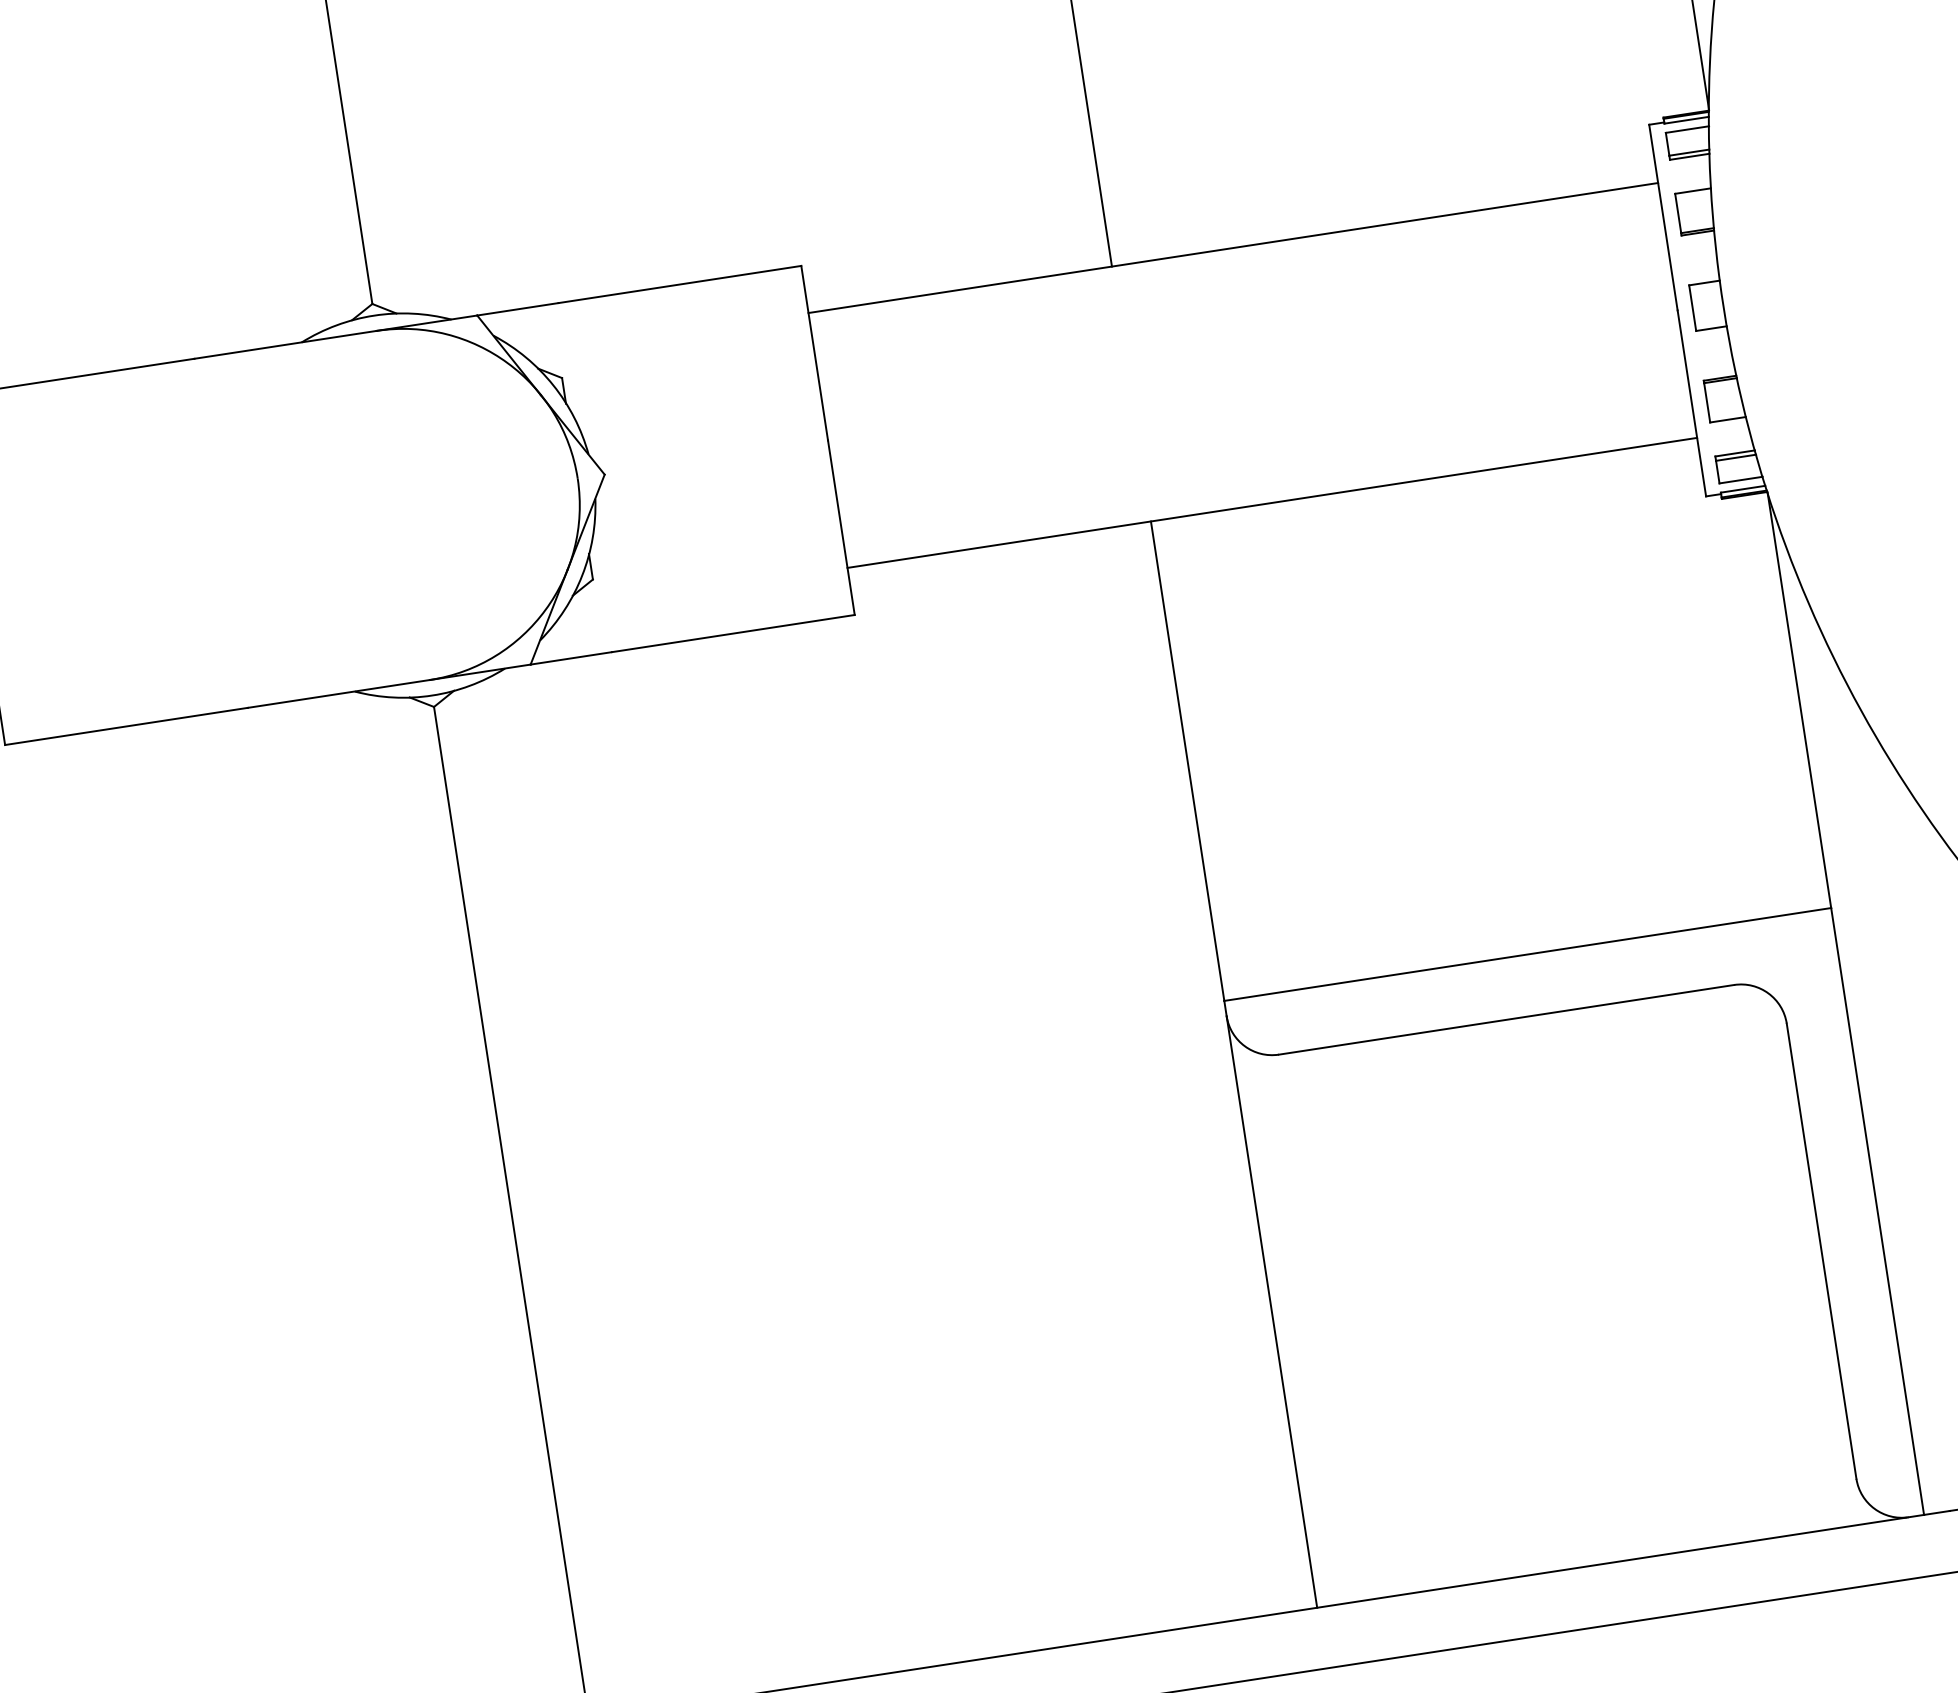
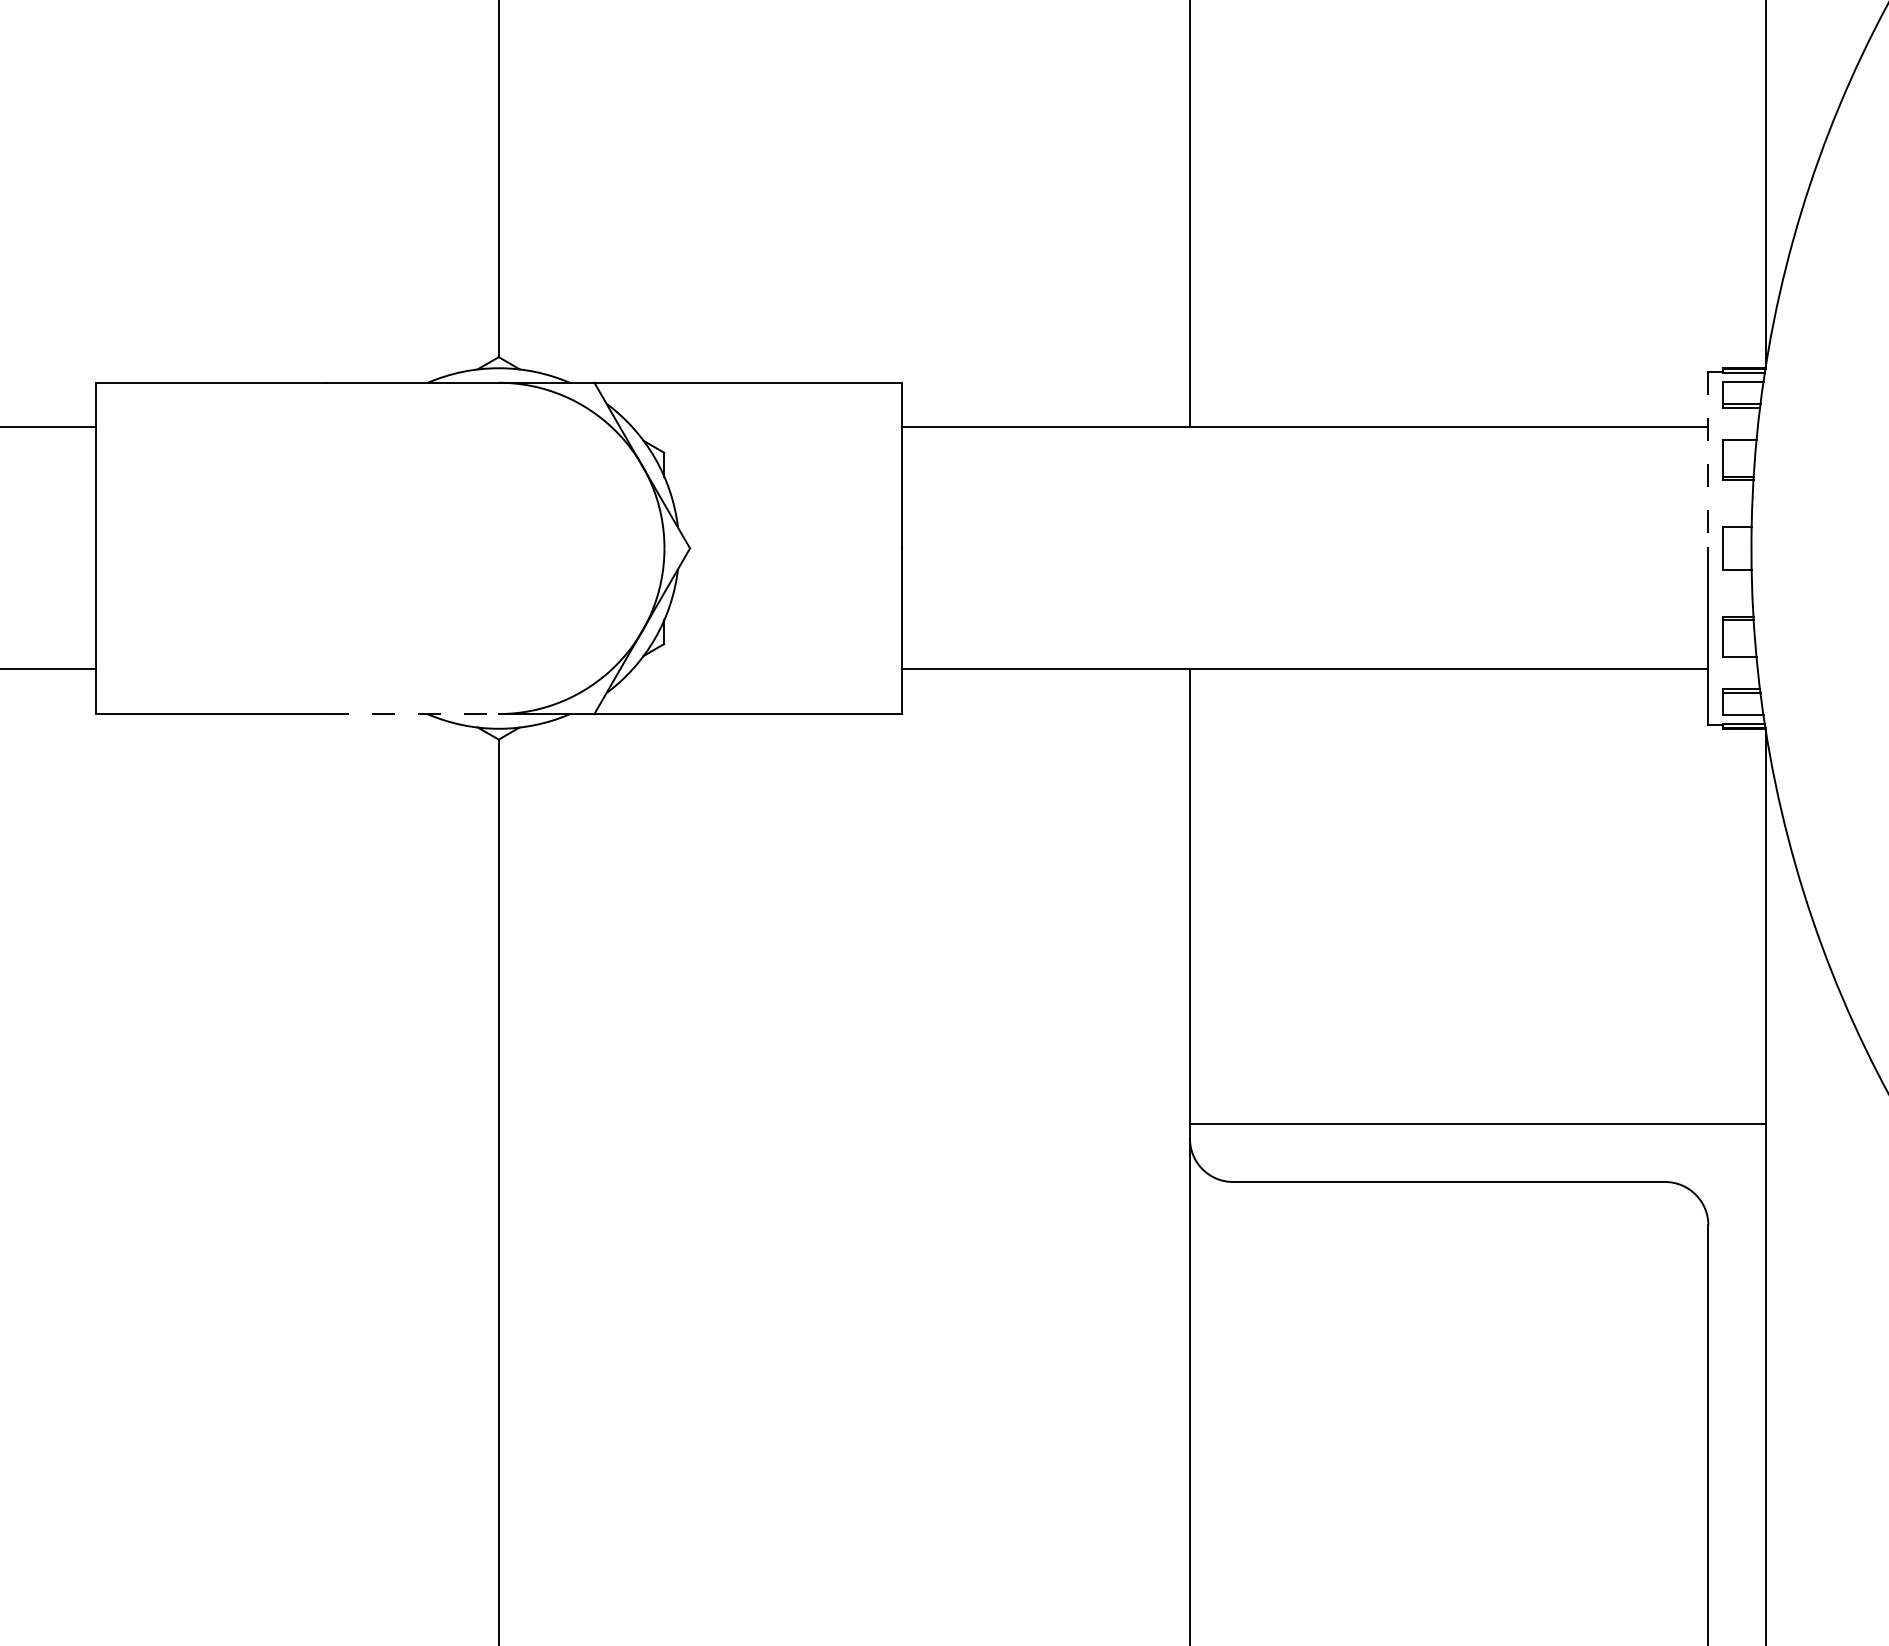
line: (1663, 217) -> (1708, 460), solid -> dashed
line: (339, 694) -> (412, 714), solid -> dashed

